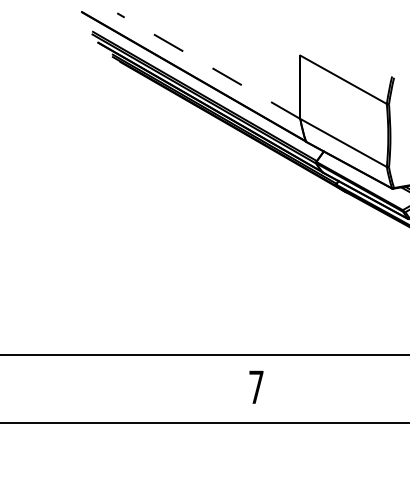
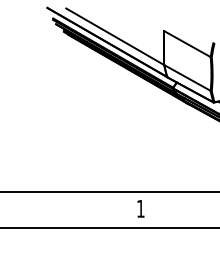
line: (209, 65) -> (115, 36), dashed -> solid
text: (255, 386) -> (140, 208), 7 -> 1

